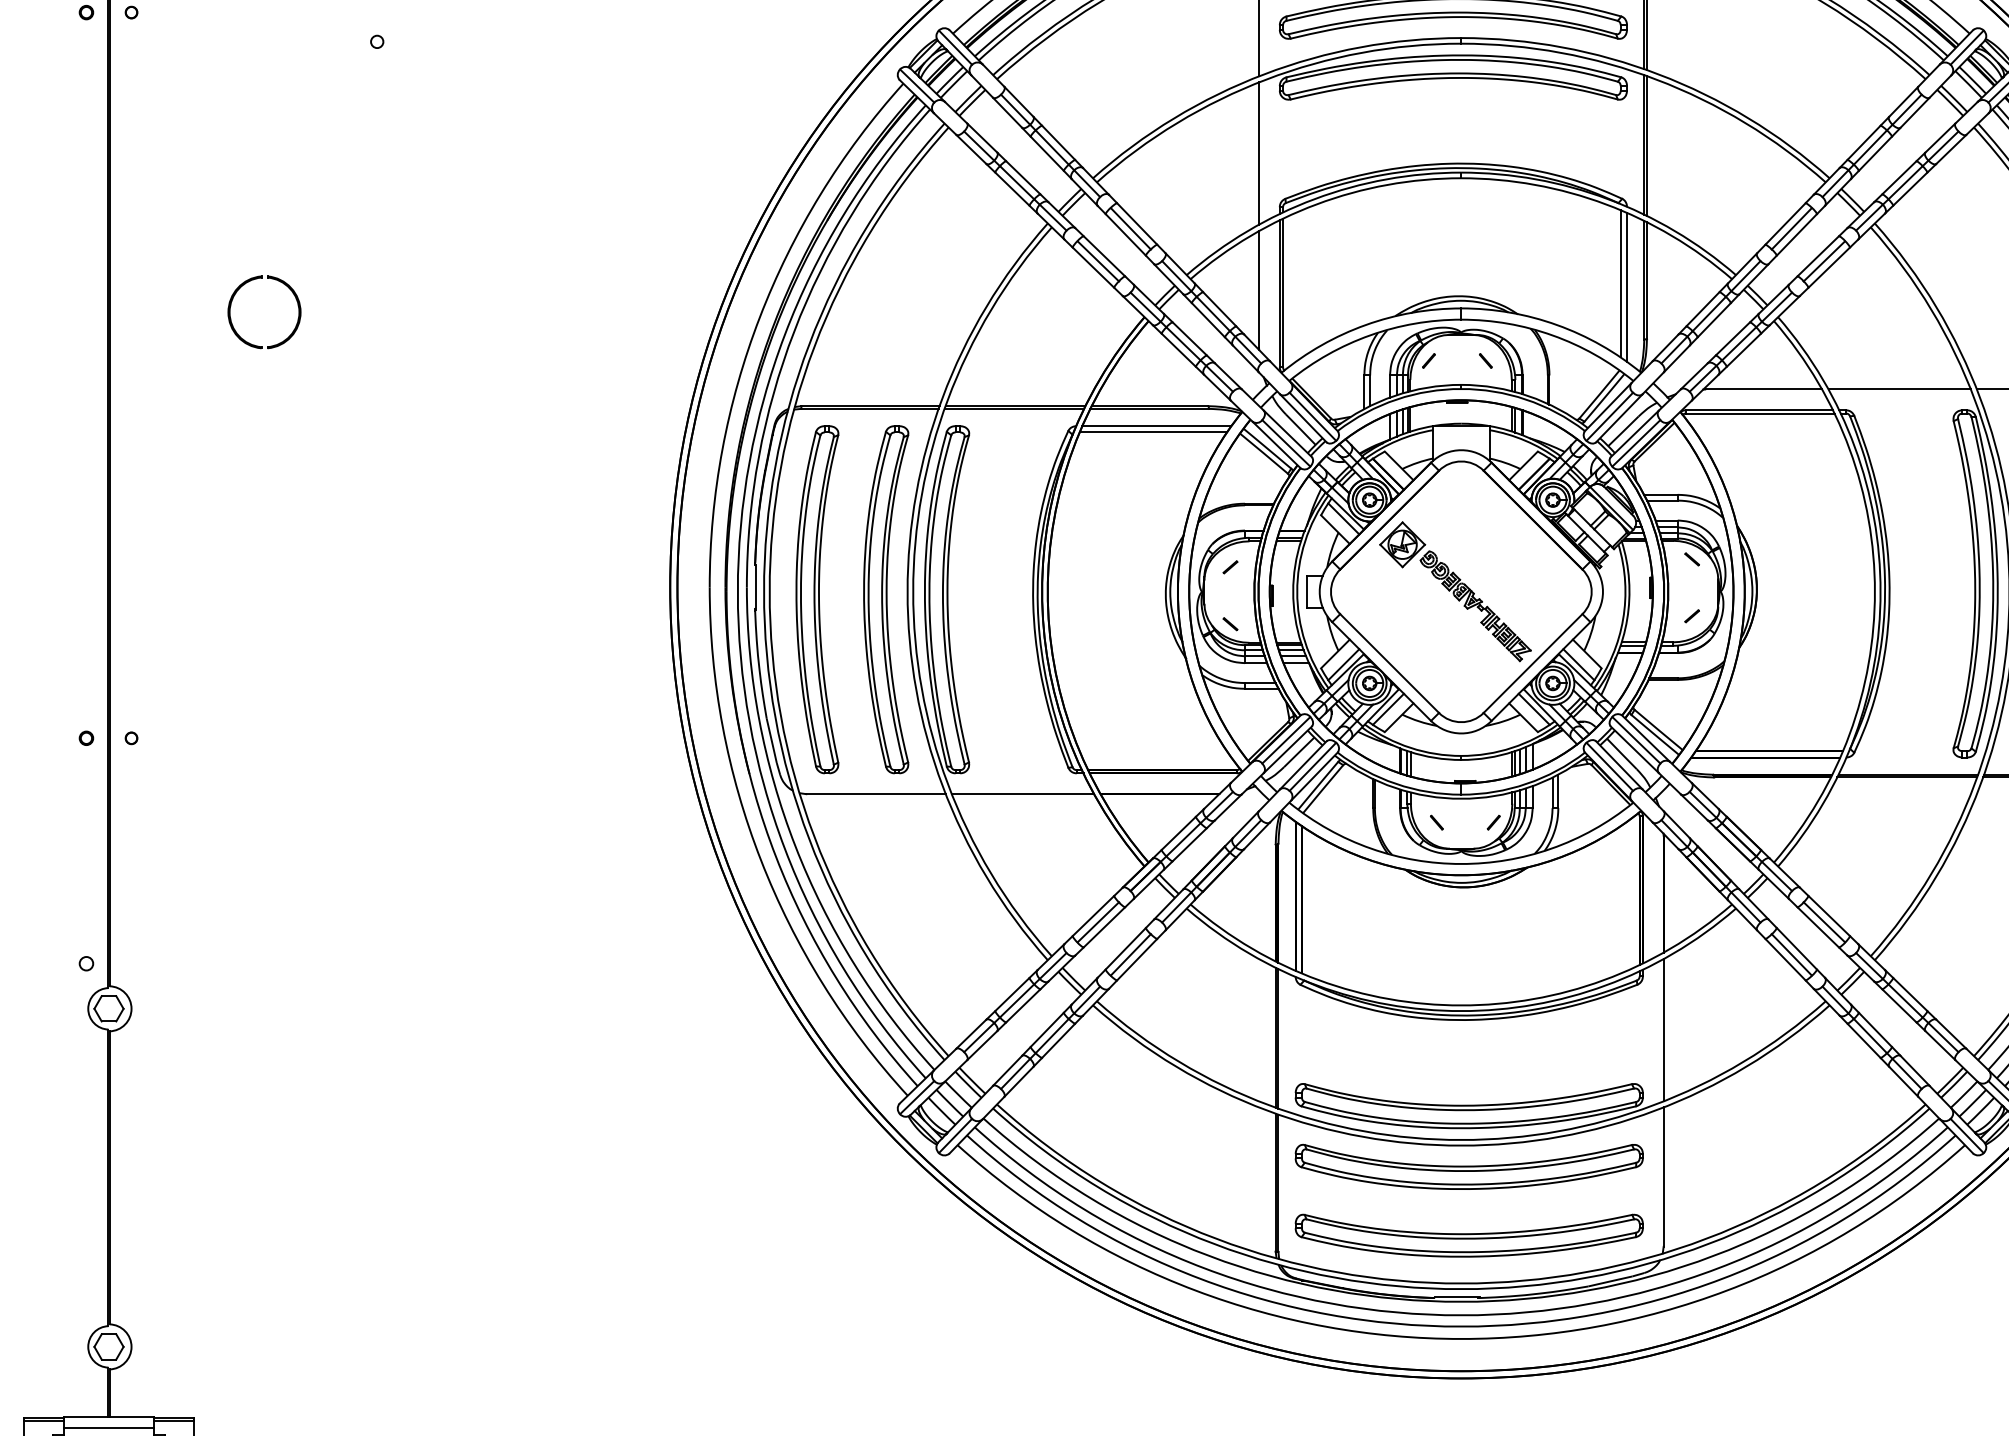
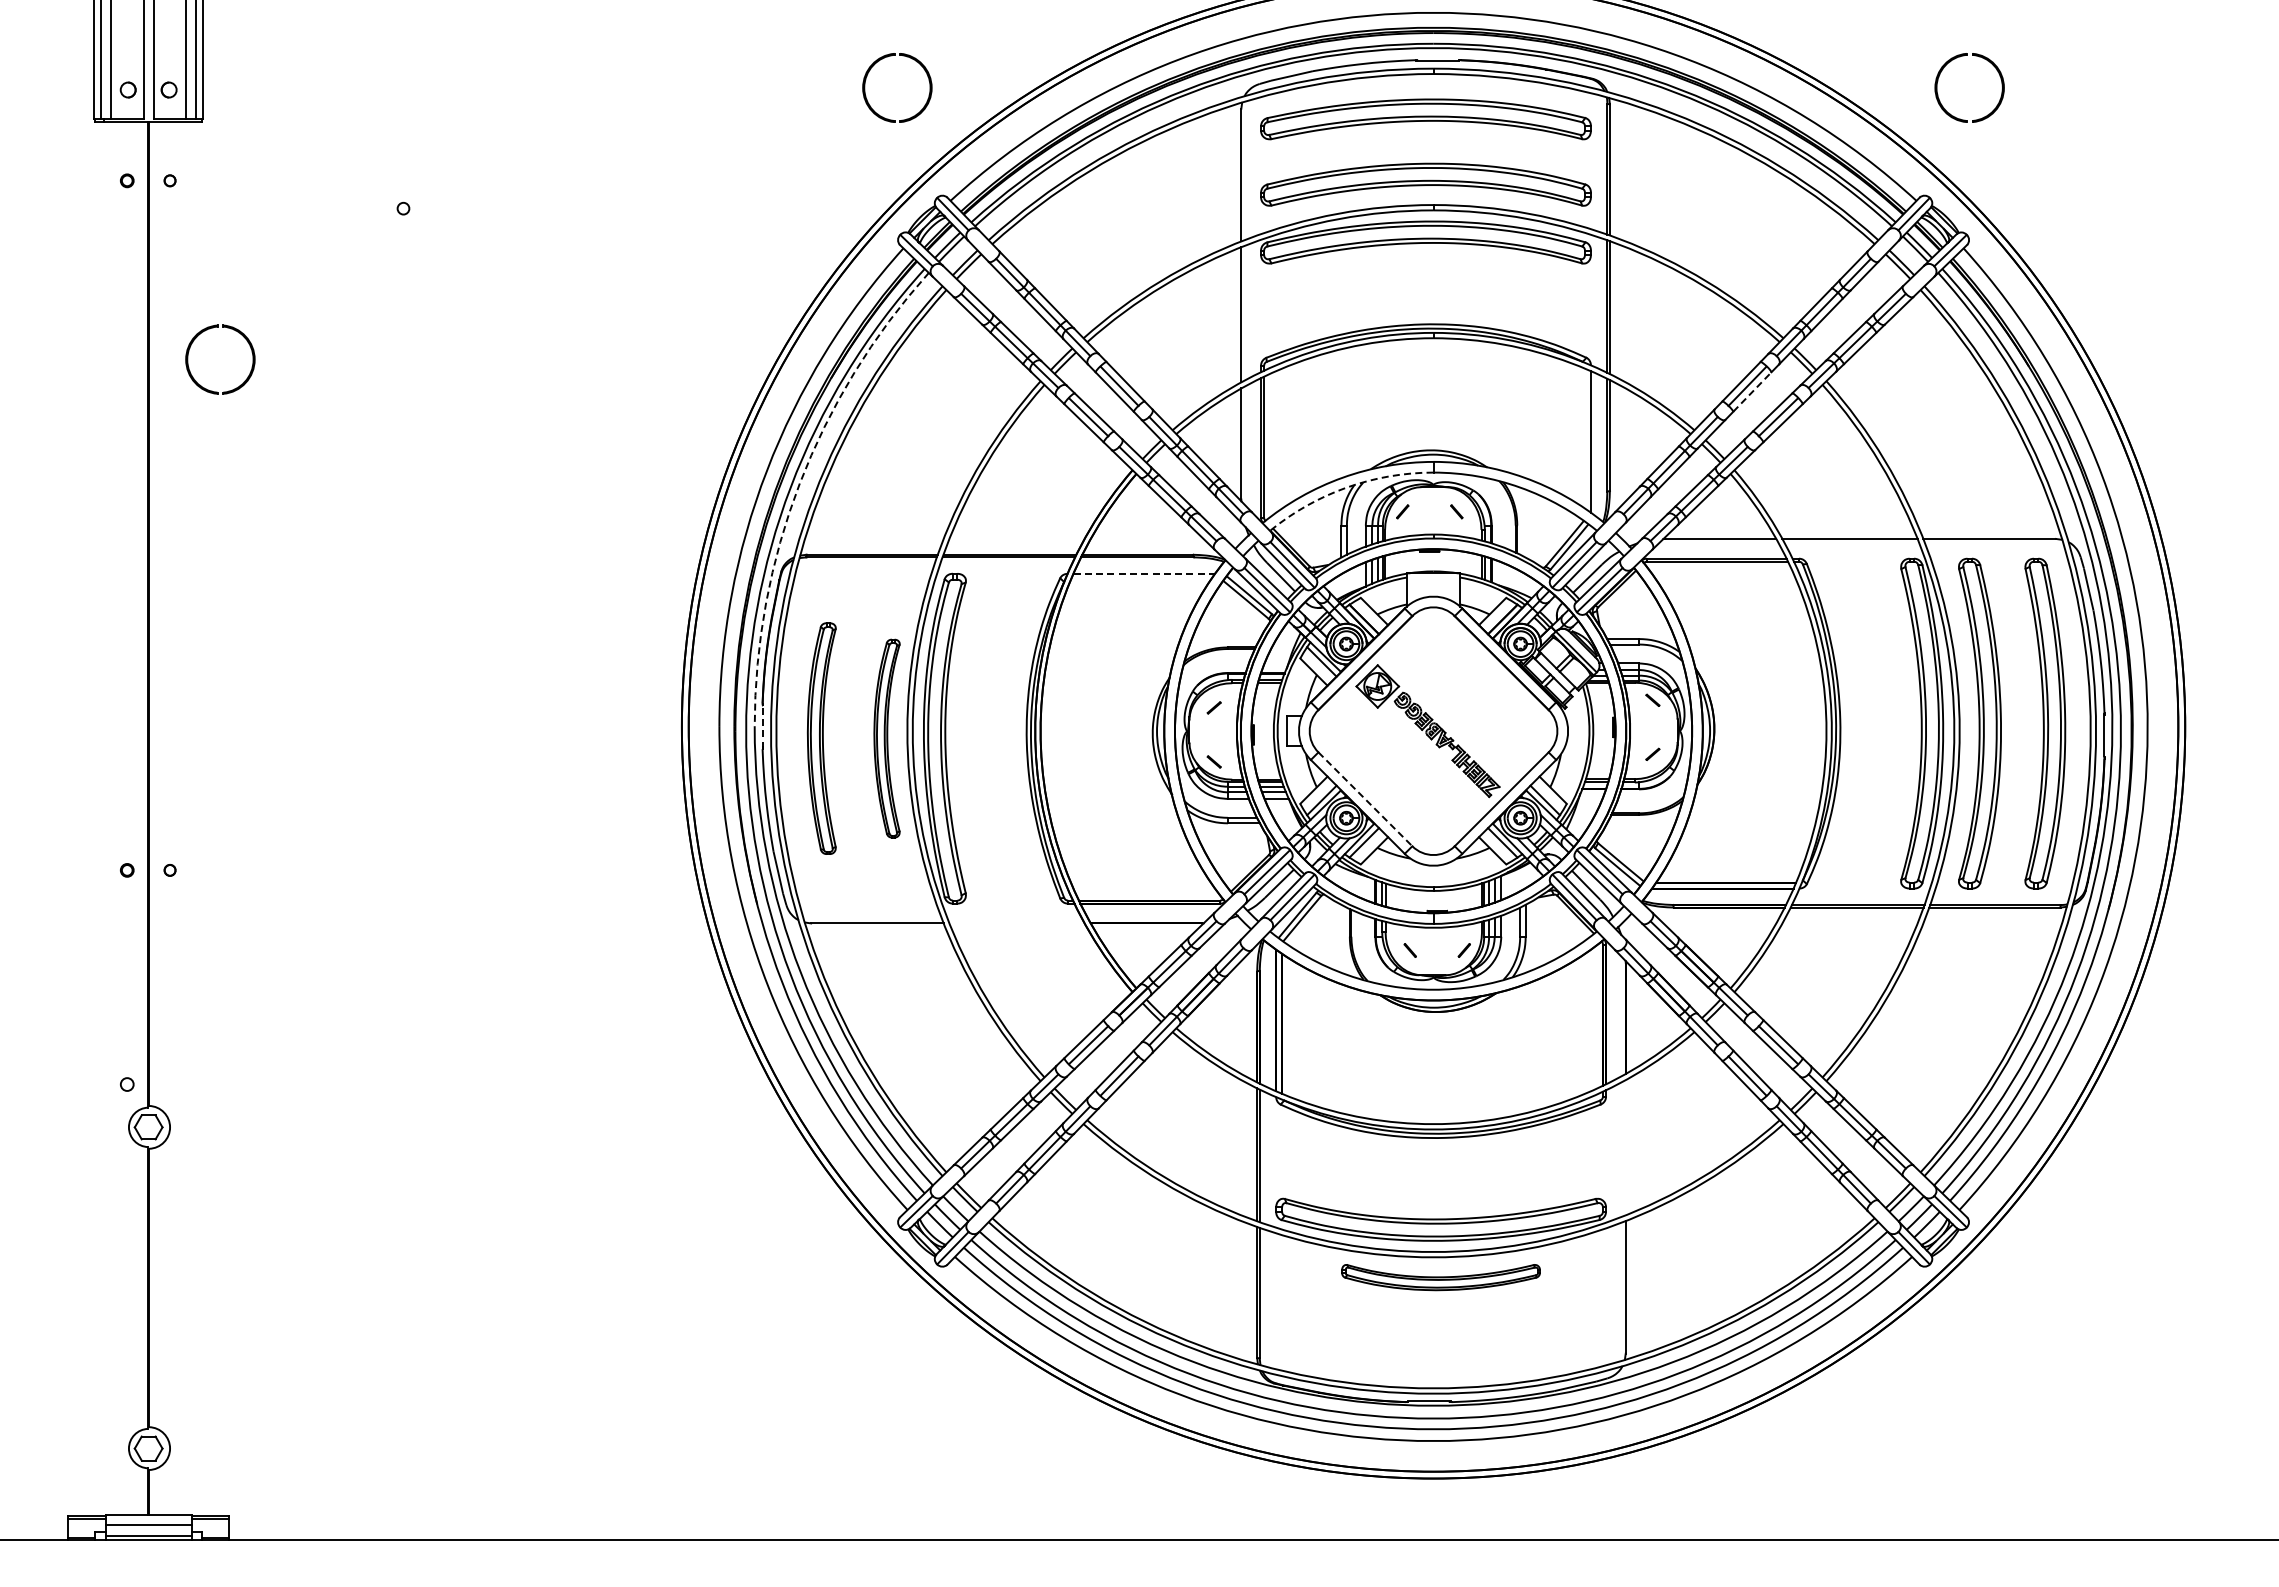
line: (1797, 234) -> (1752, 391), solid -> dashed
part: (248, 282) -> (205, 331), moved
line: (1620, 283) -> (1584, 438), removed
arc: (794, 331) -> (799, 483), solid -> dashed
arc: (1369, 335) -> (1346, 487), solid -> dashed
line: (1157, 425) -> (1144, 573), solid -> dashed
line: (1152, 432) -> (1140, 579), removed
line: (756, 586) -> (763, 726), solid -> dashed
part: (817, 599) -> (821, 738), size x0.7
part: (885, 599) -> (886, 738), size x0.6
line: (1389, 663) -> (1365, 799), solid -> dashed
line: (1022, 794) -> (1016, 923), removed
line: (1663, 1030) -> (1625, 1147), removed
part: (1468, 1166) -> (1440, 1277), size x0.6
part: (1468, 1235) -> (1440, 1342), removed

